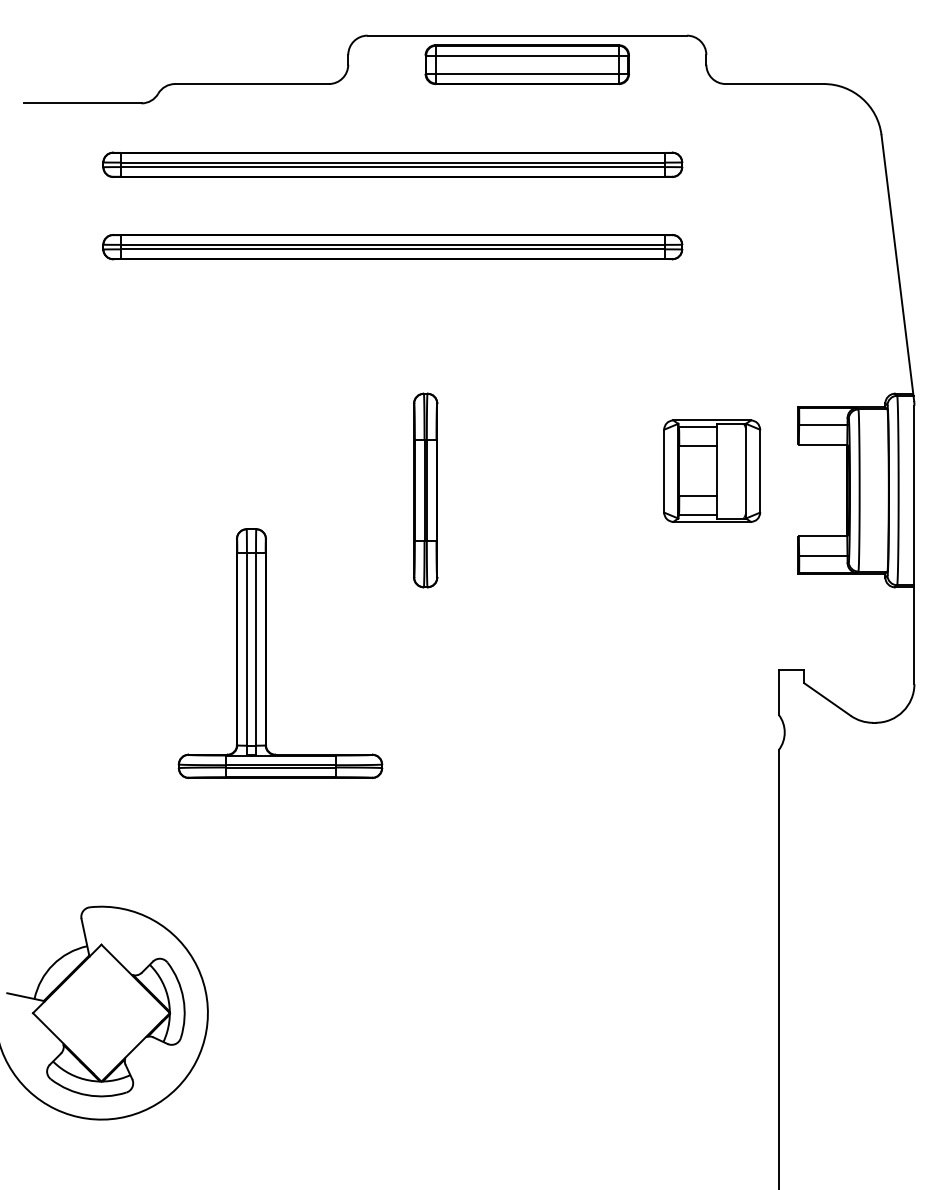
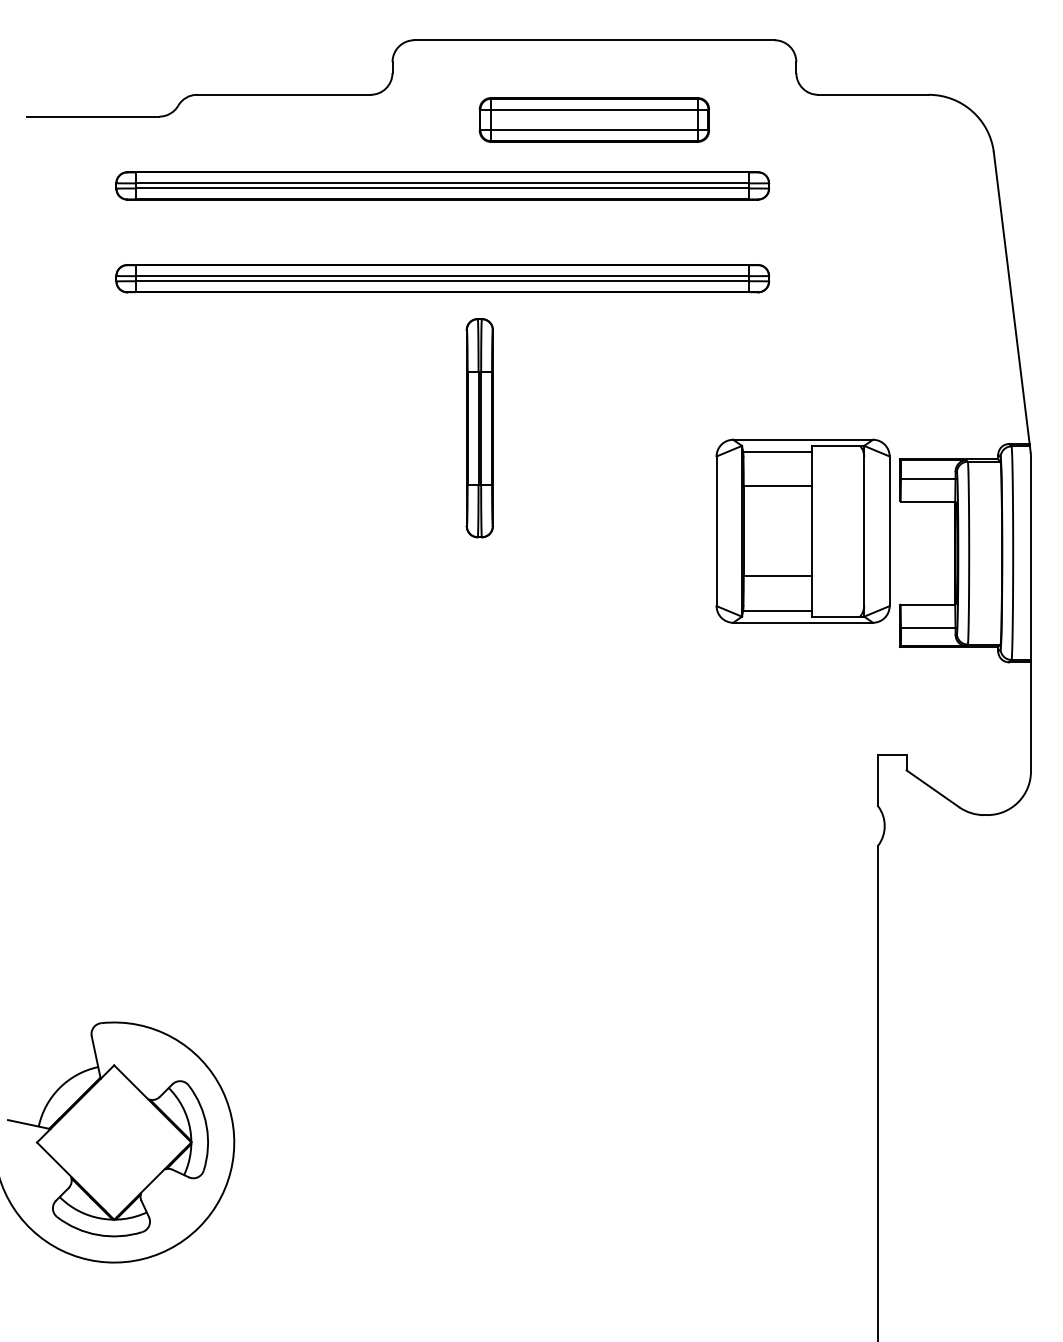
part: (526, 64) -> (593, 119), moved
part: (711, 471) -> (802, 531), size x1.6
part: (425, 490) -> (479, 428), moved
part: (266, 653) -> (300, 736), removed

